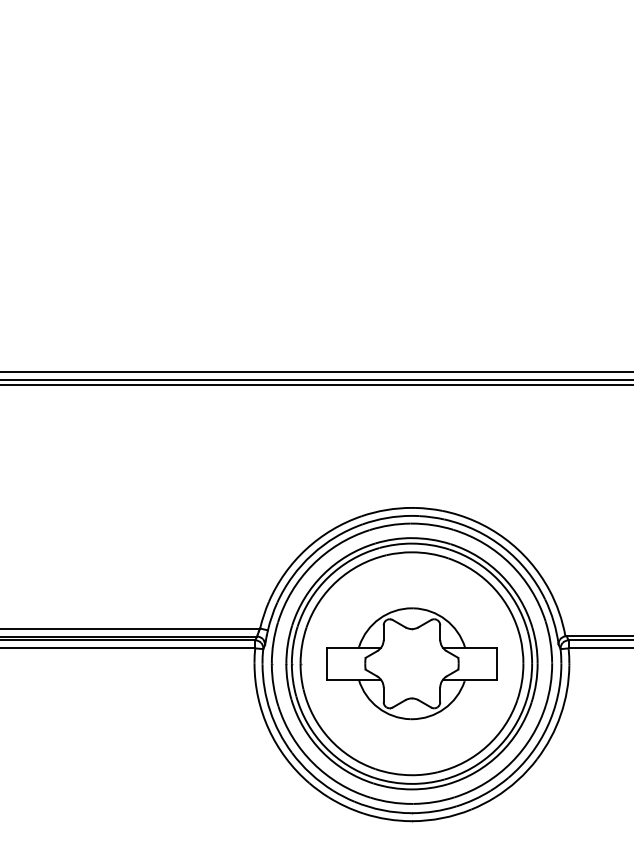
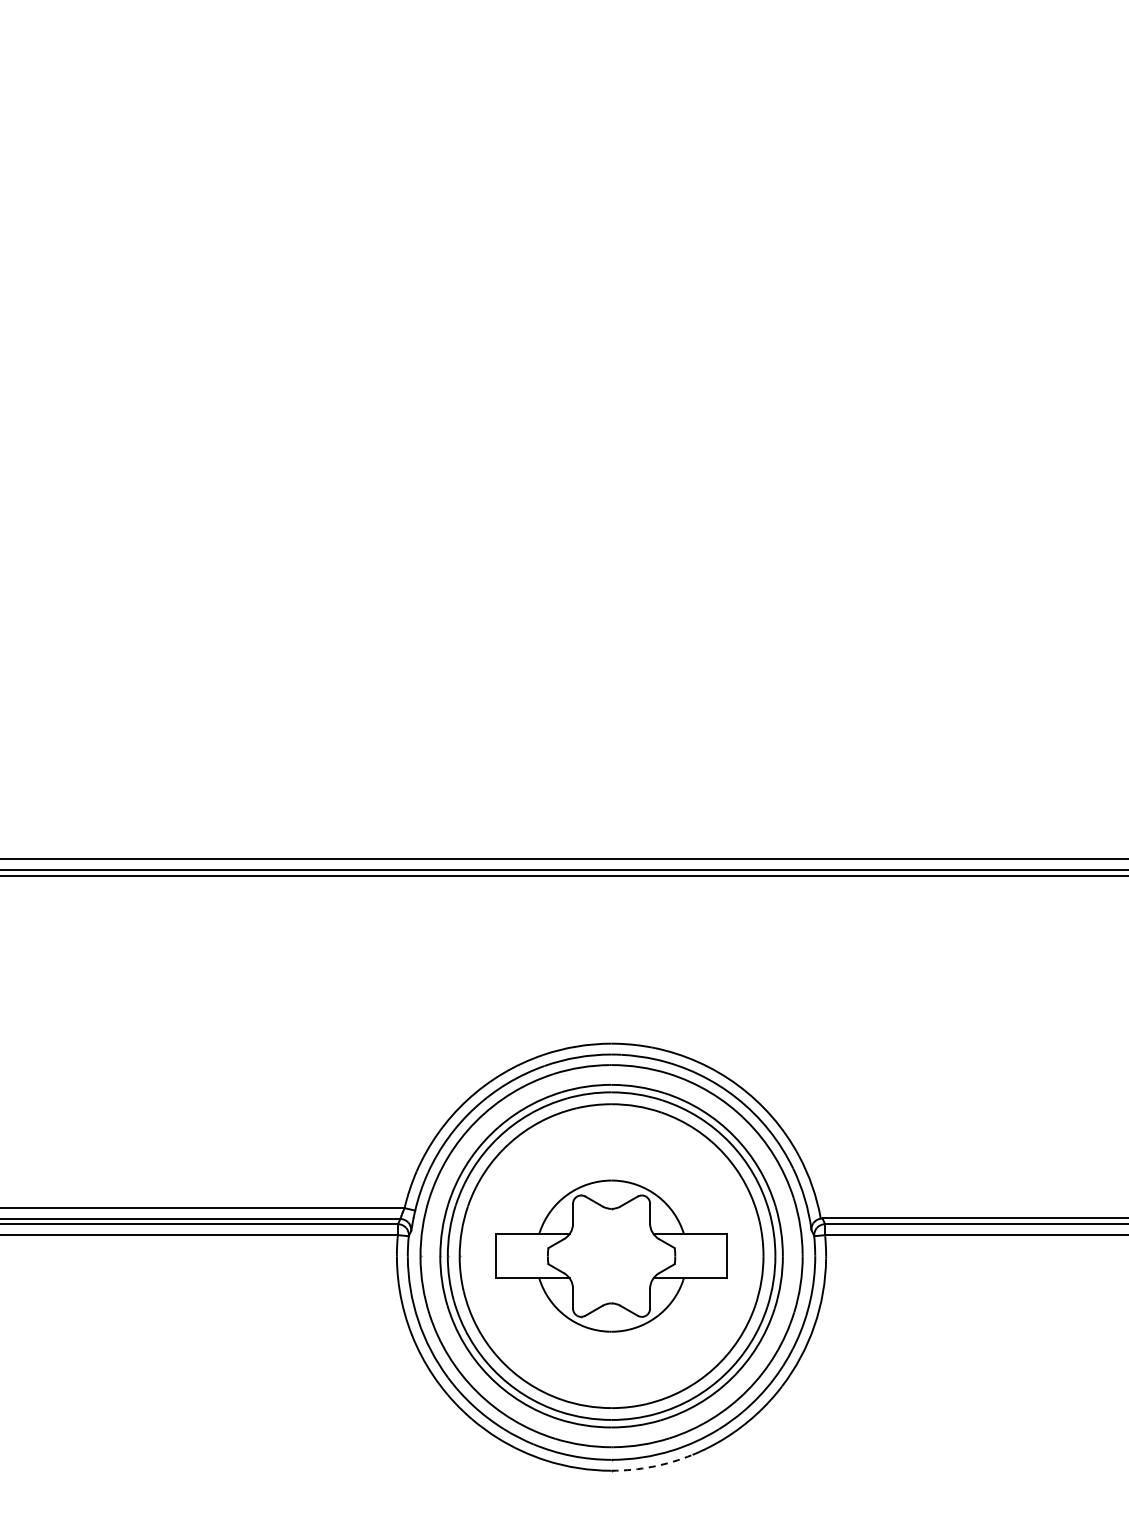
arc: (441, 818) -> (652, 1466), solid -> dashed

